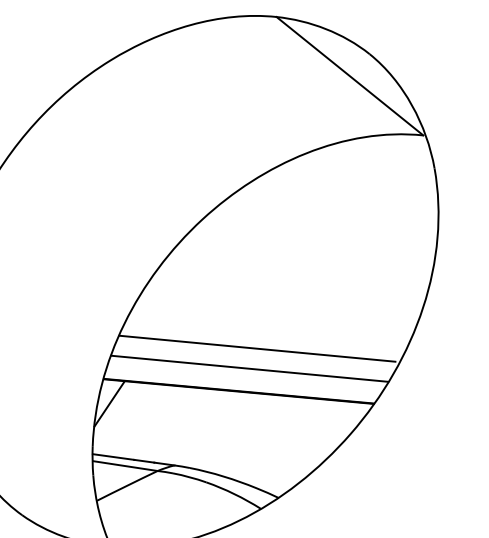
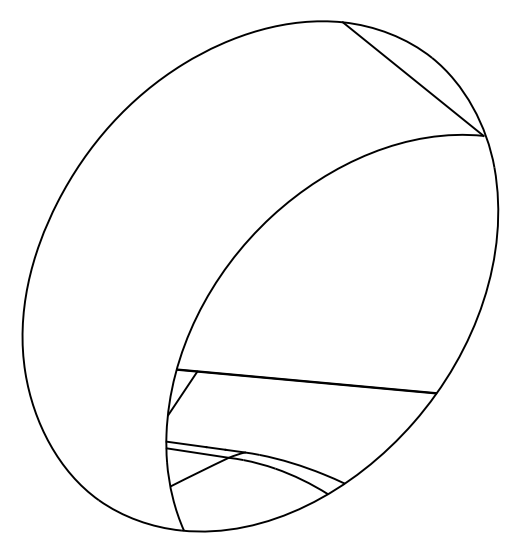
line: (257, 348) -> (324, 340), removed
line: (249, 368) -> (316, 359), removed

